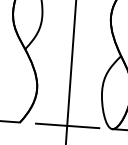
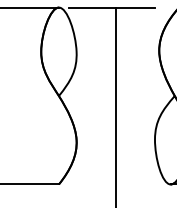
line: (67, 125) -> (116, 184), removed

